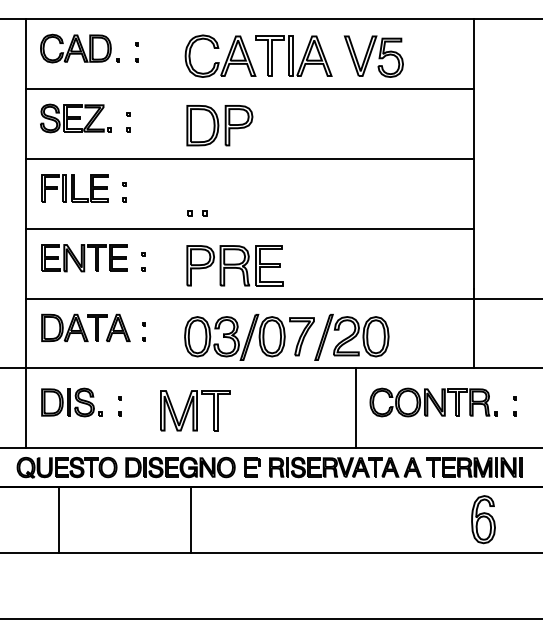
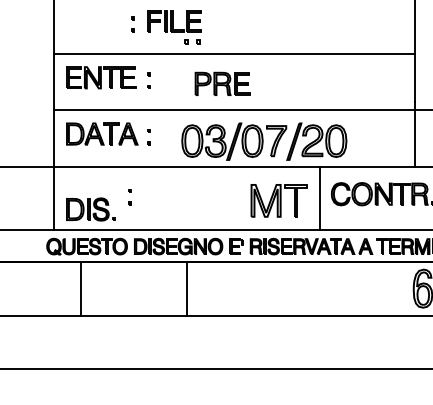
part: (74, 188) -> (173, 21), moved
part: (234, 265) -> (222, 83), size x0.7
part: (71, 402) -> (90, 209), moved
part: (195, 410) -> (279, 200), moved

